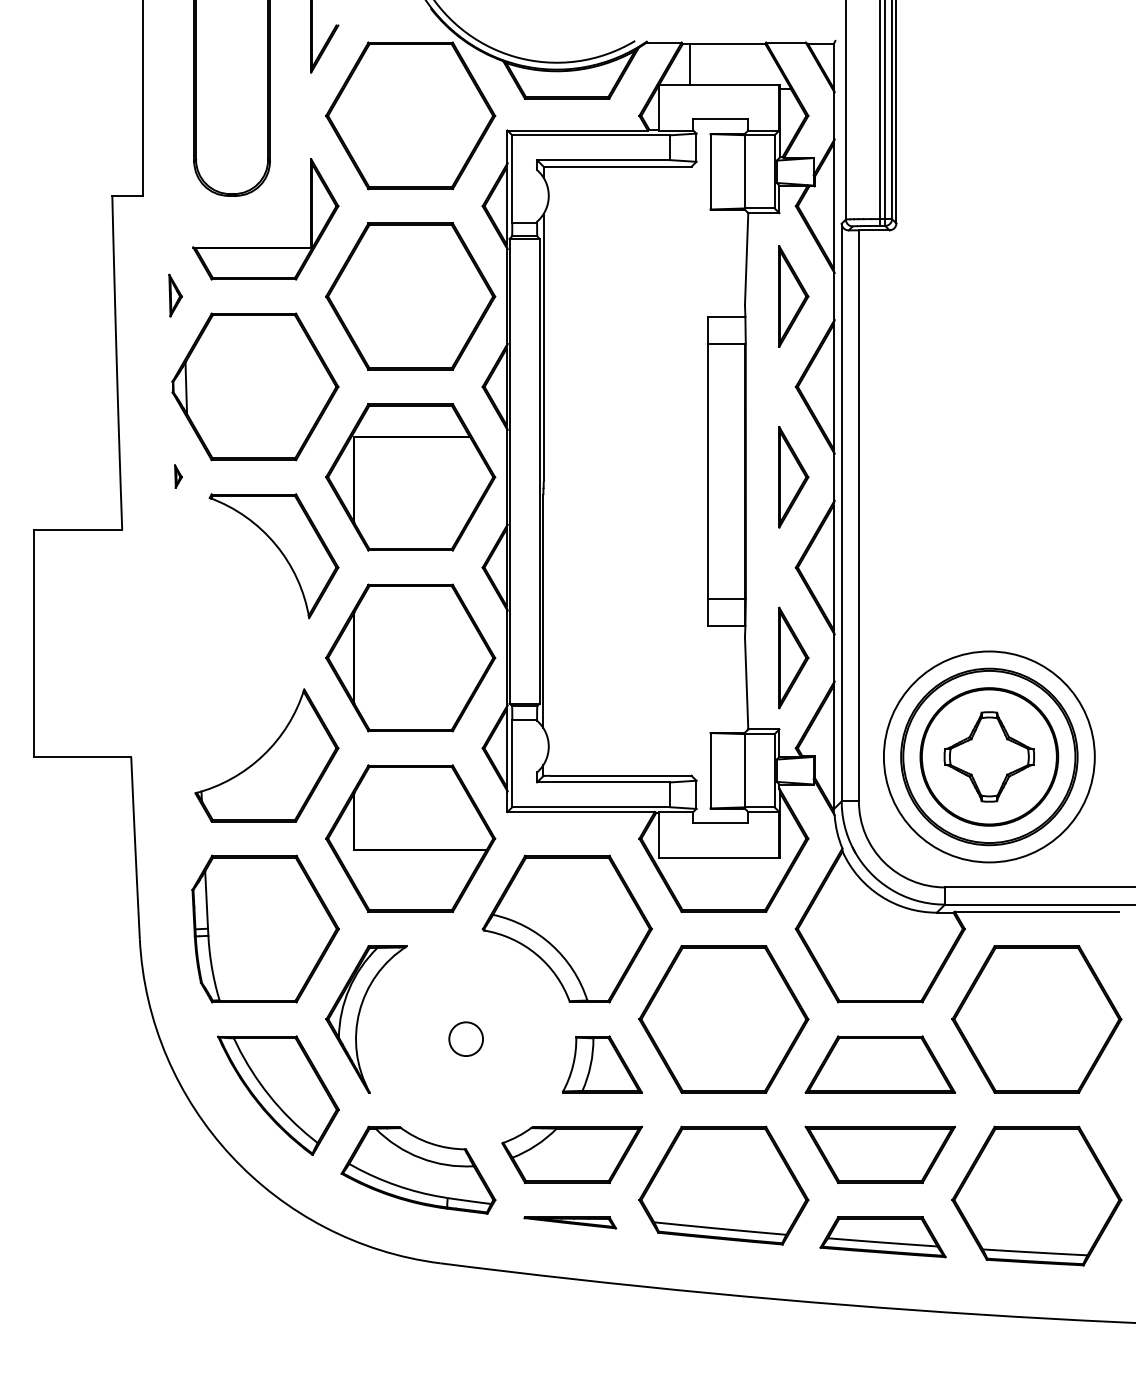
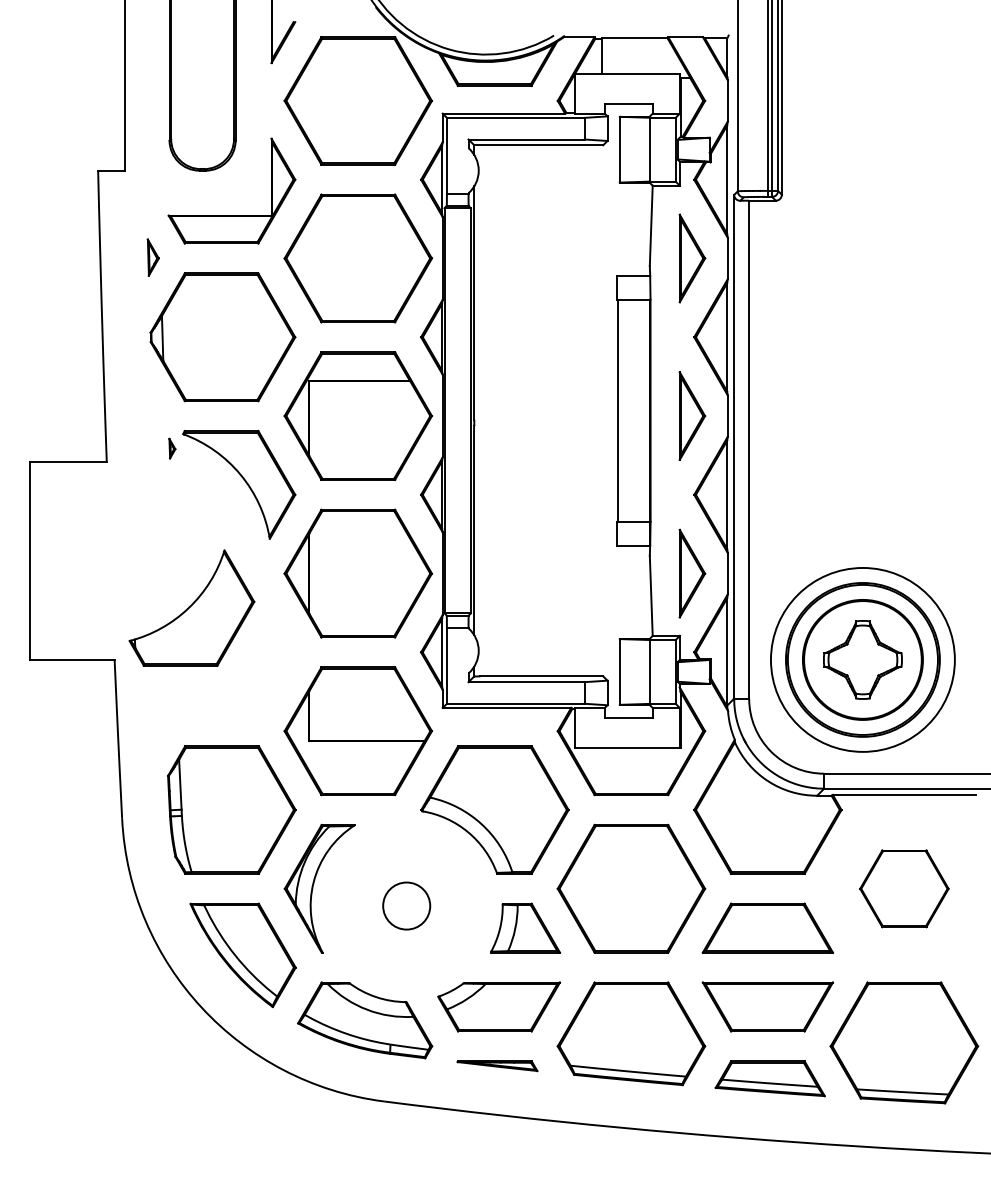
part: (178, 476) -> (172, 448), moved
part: (266, 755) -> (191, 608), moved
part: (1036, 1019) -> (904, 888), size x0.6
circle: (466, 1039) -> (406, 906), size x1.6

